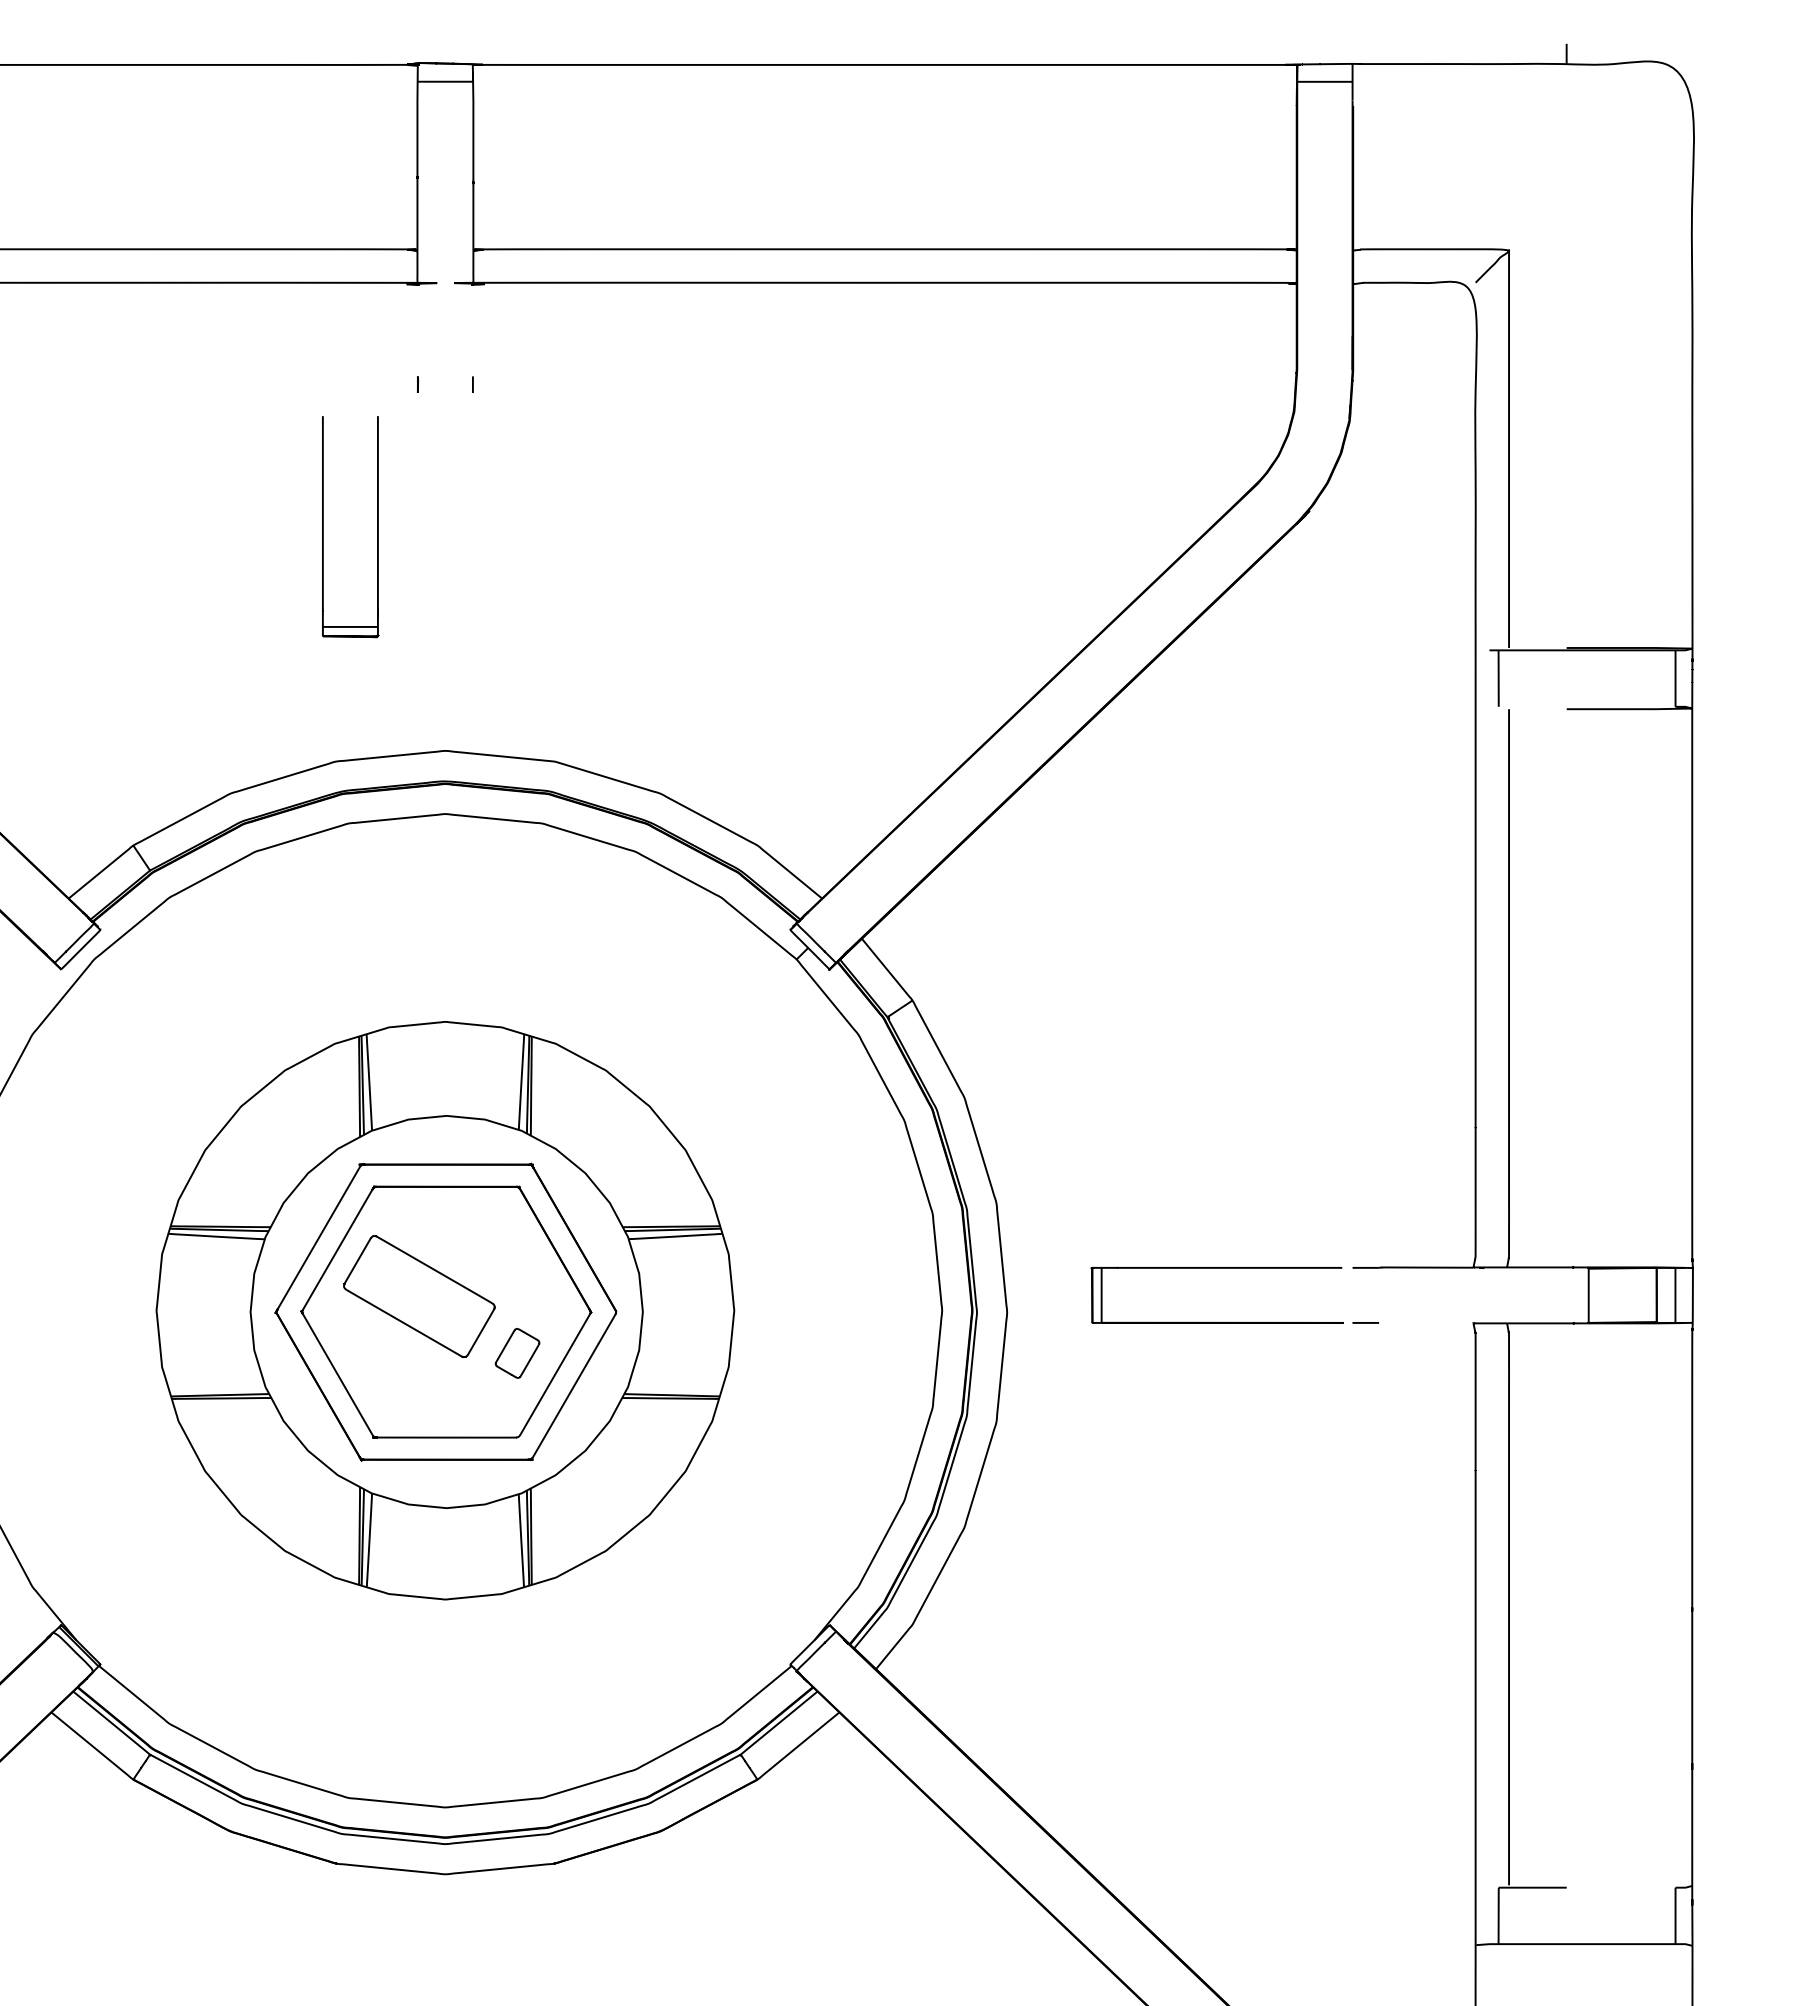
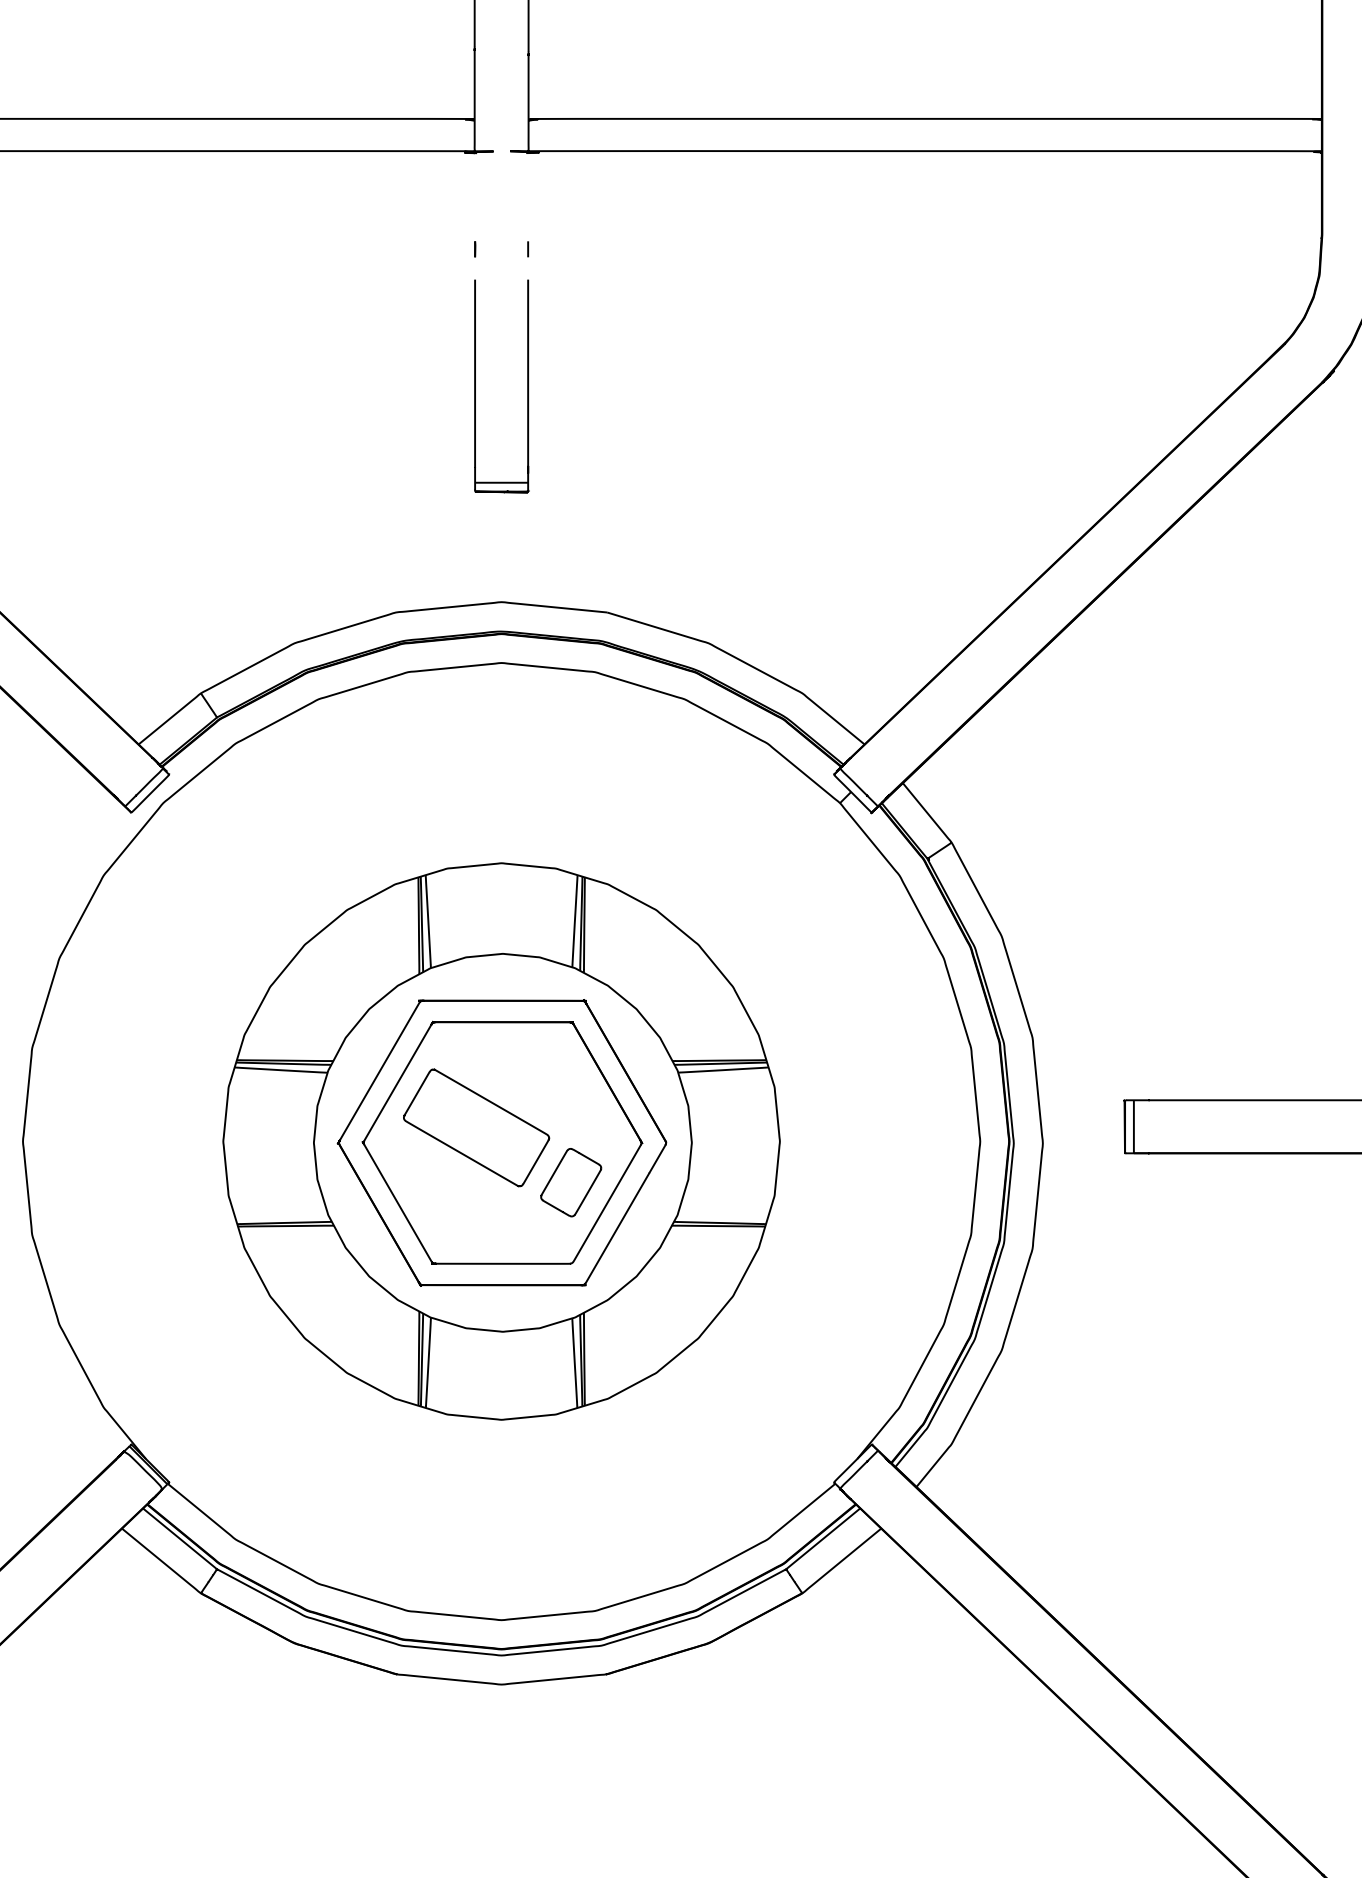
part: (323, 527) -> (475, 386), moved
part: (517, 1353) -> (571, 1182), size x1.43

